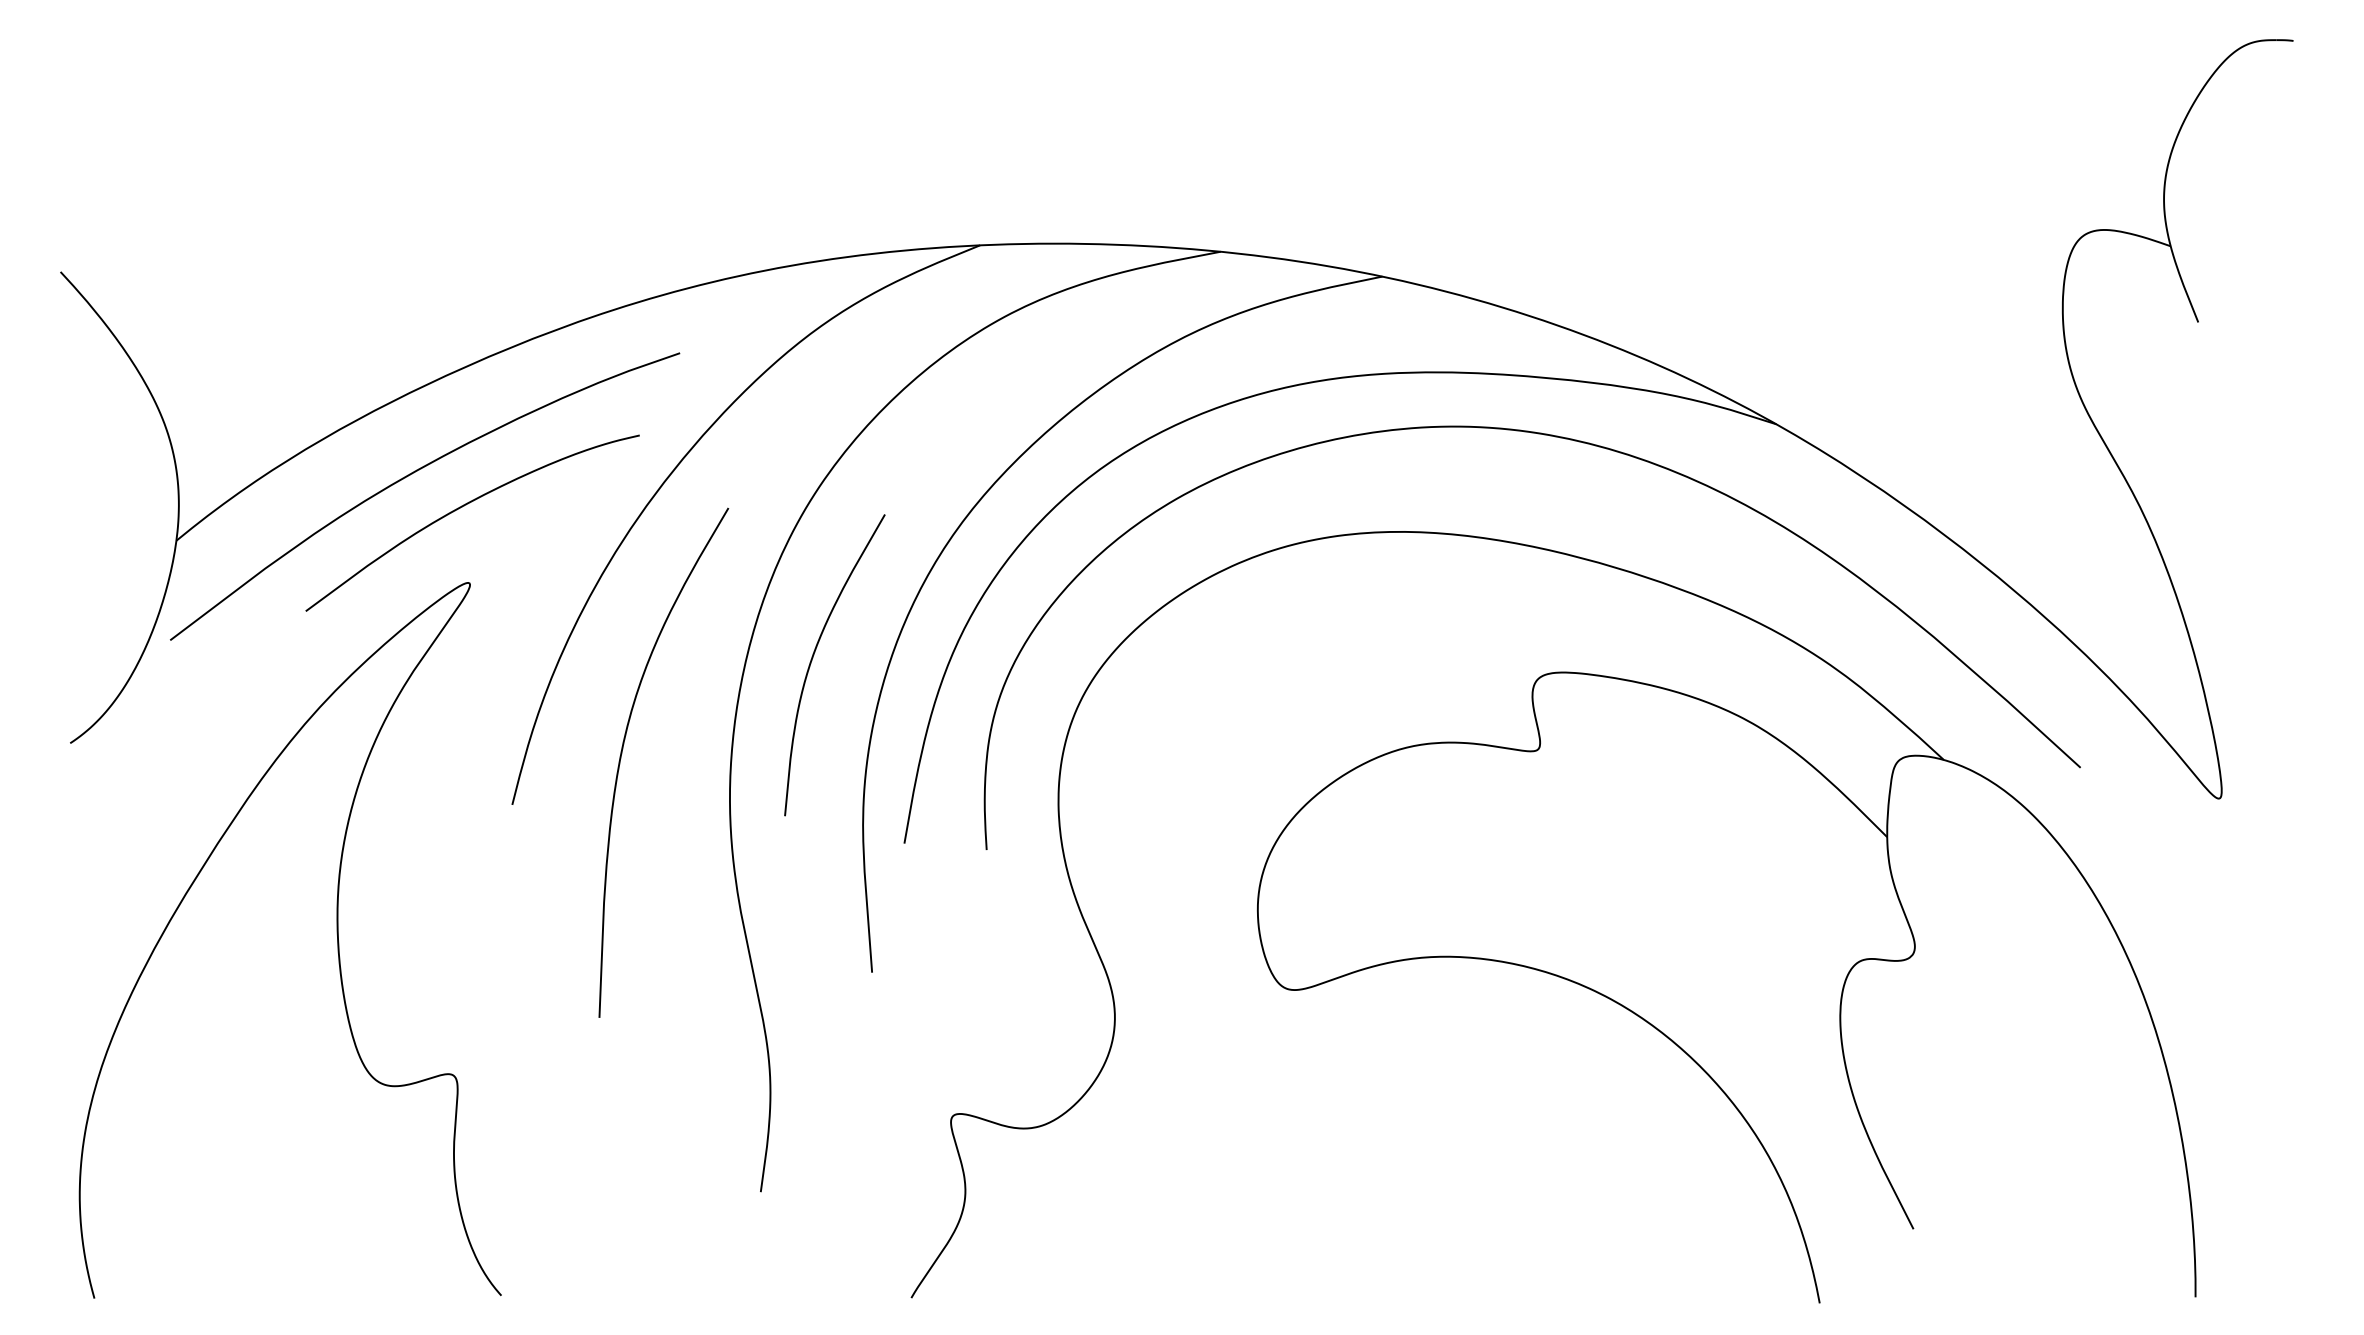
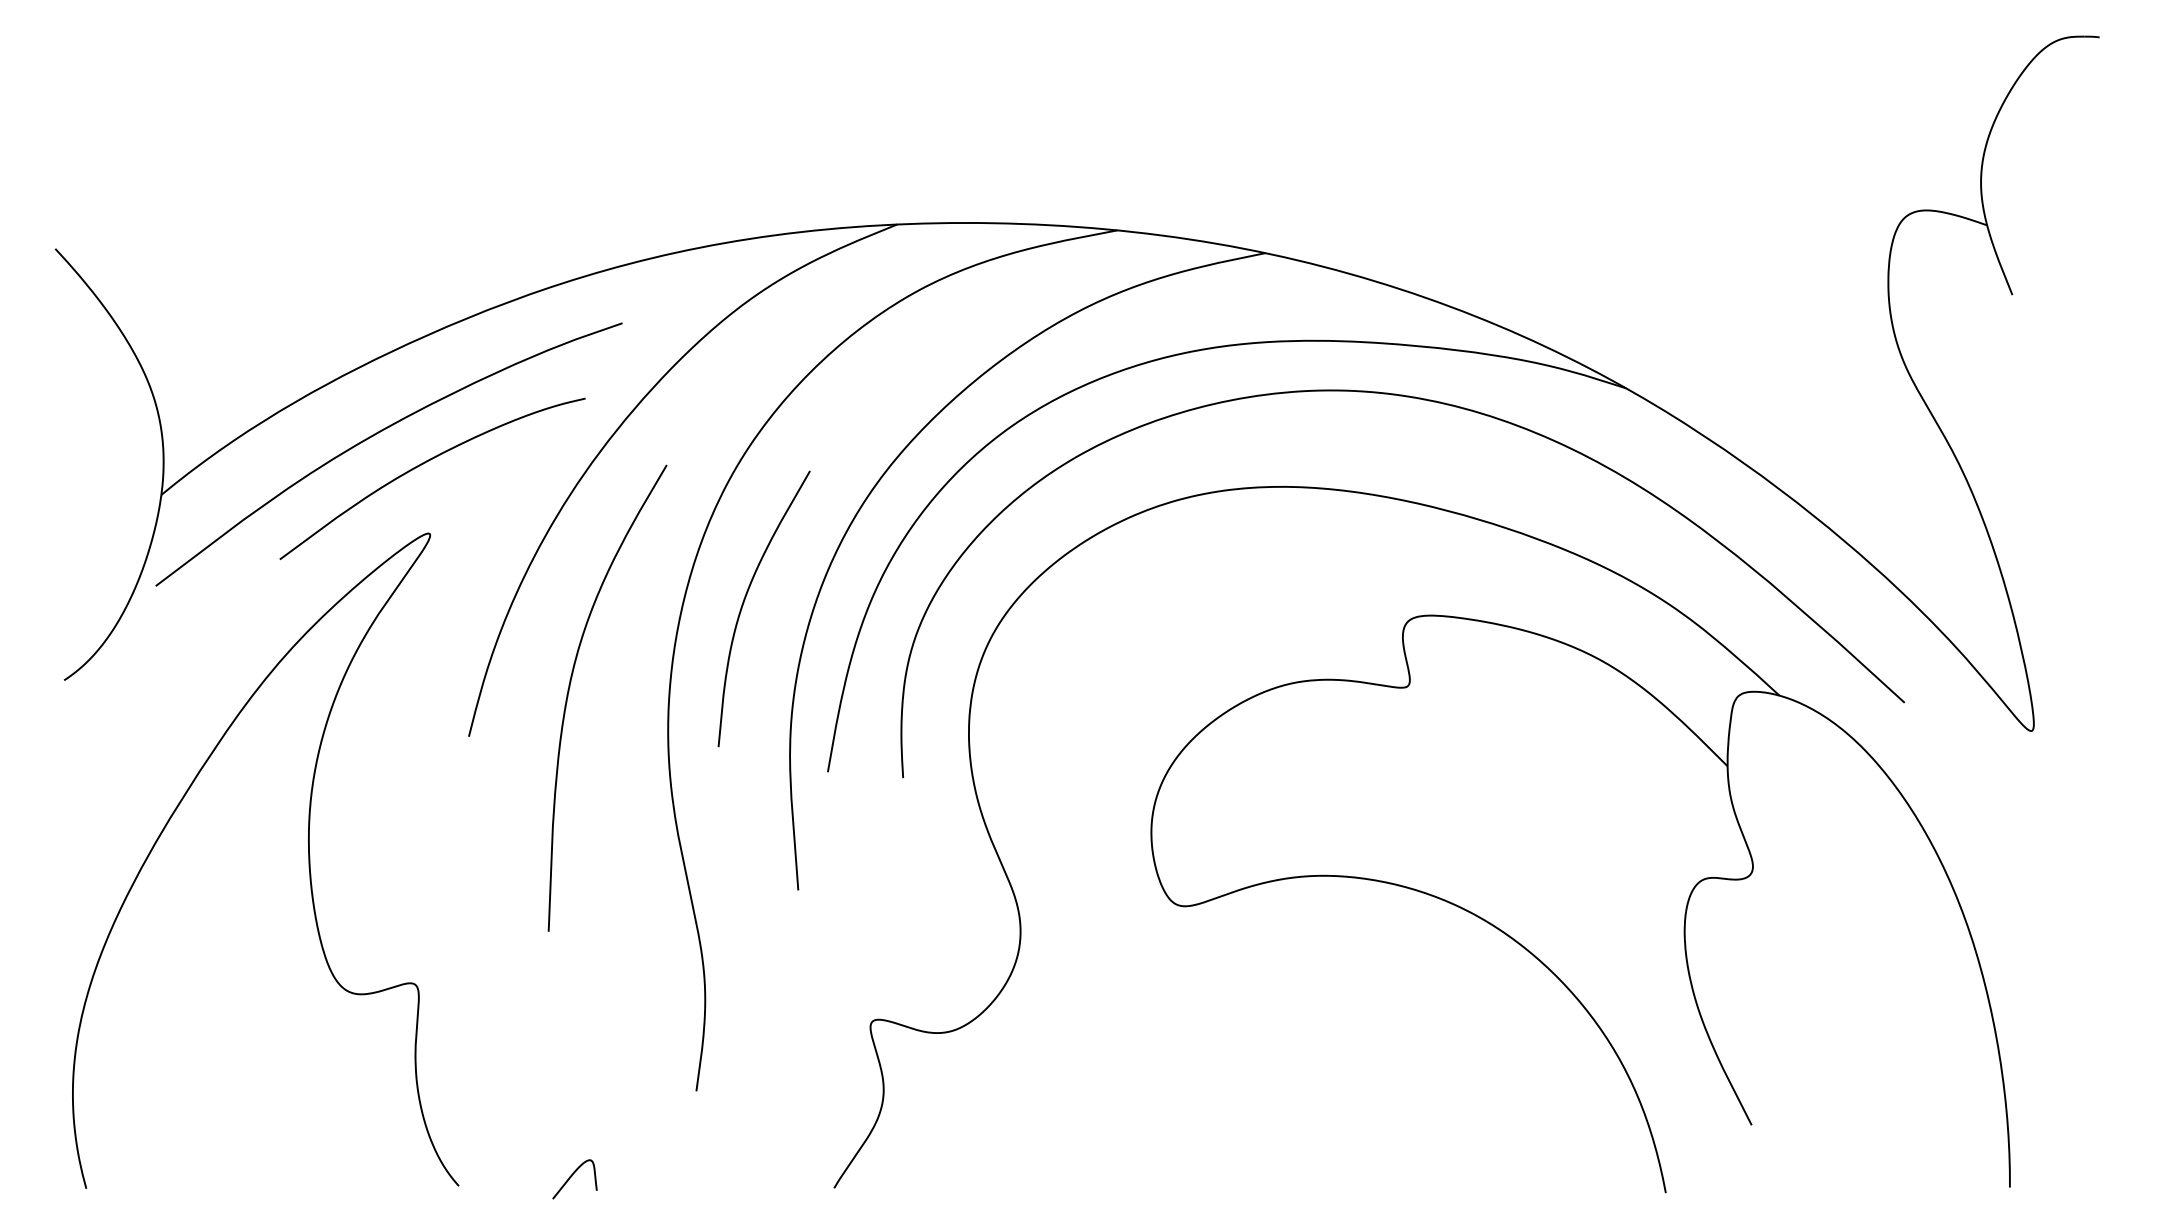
curve: (625, 1285) -> (572, 1176), added

